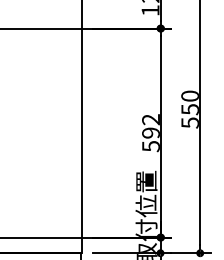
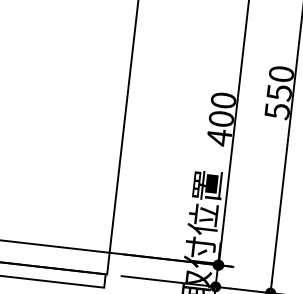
text: (150, 133) -> (220, 119), 592 -> 400

